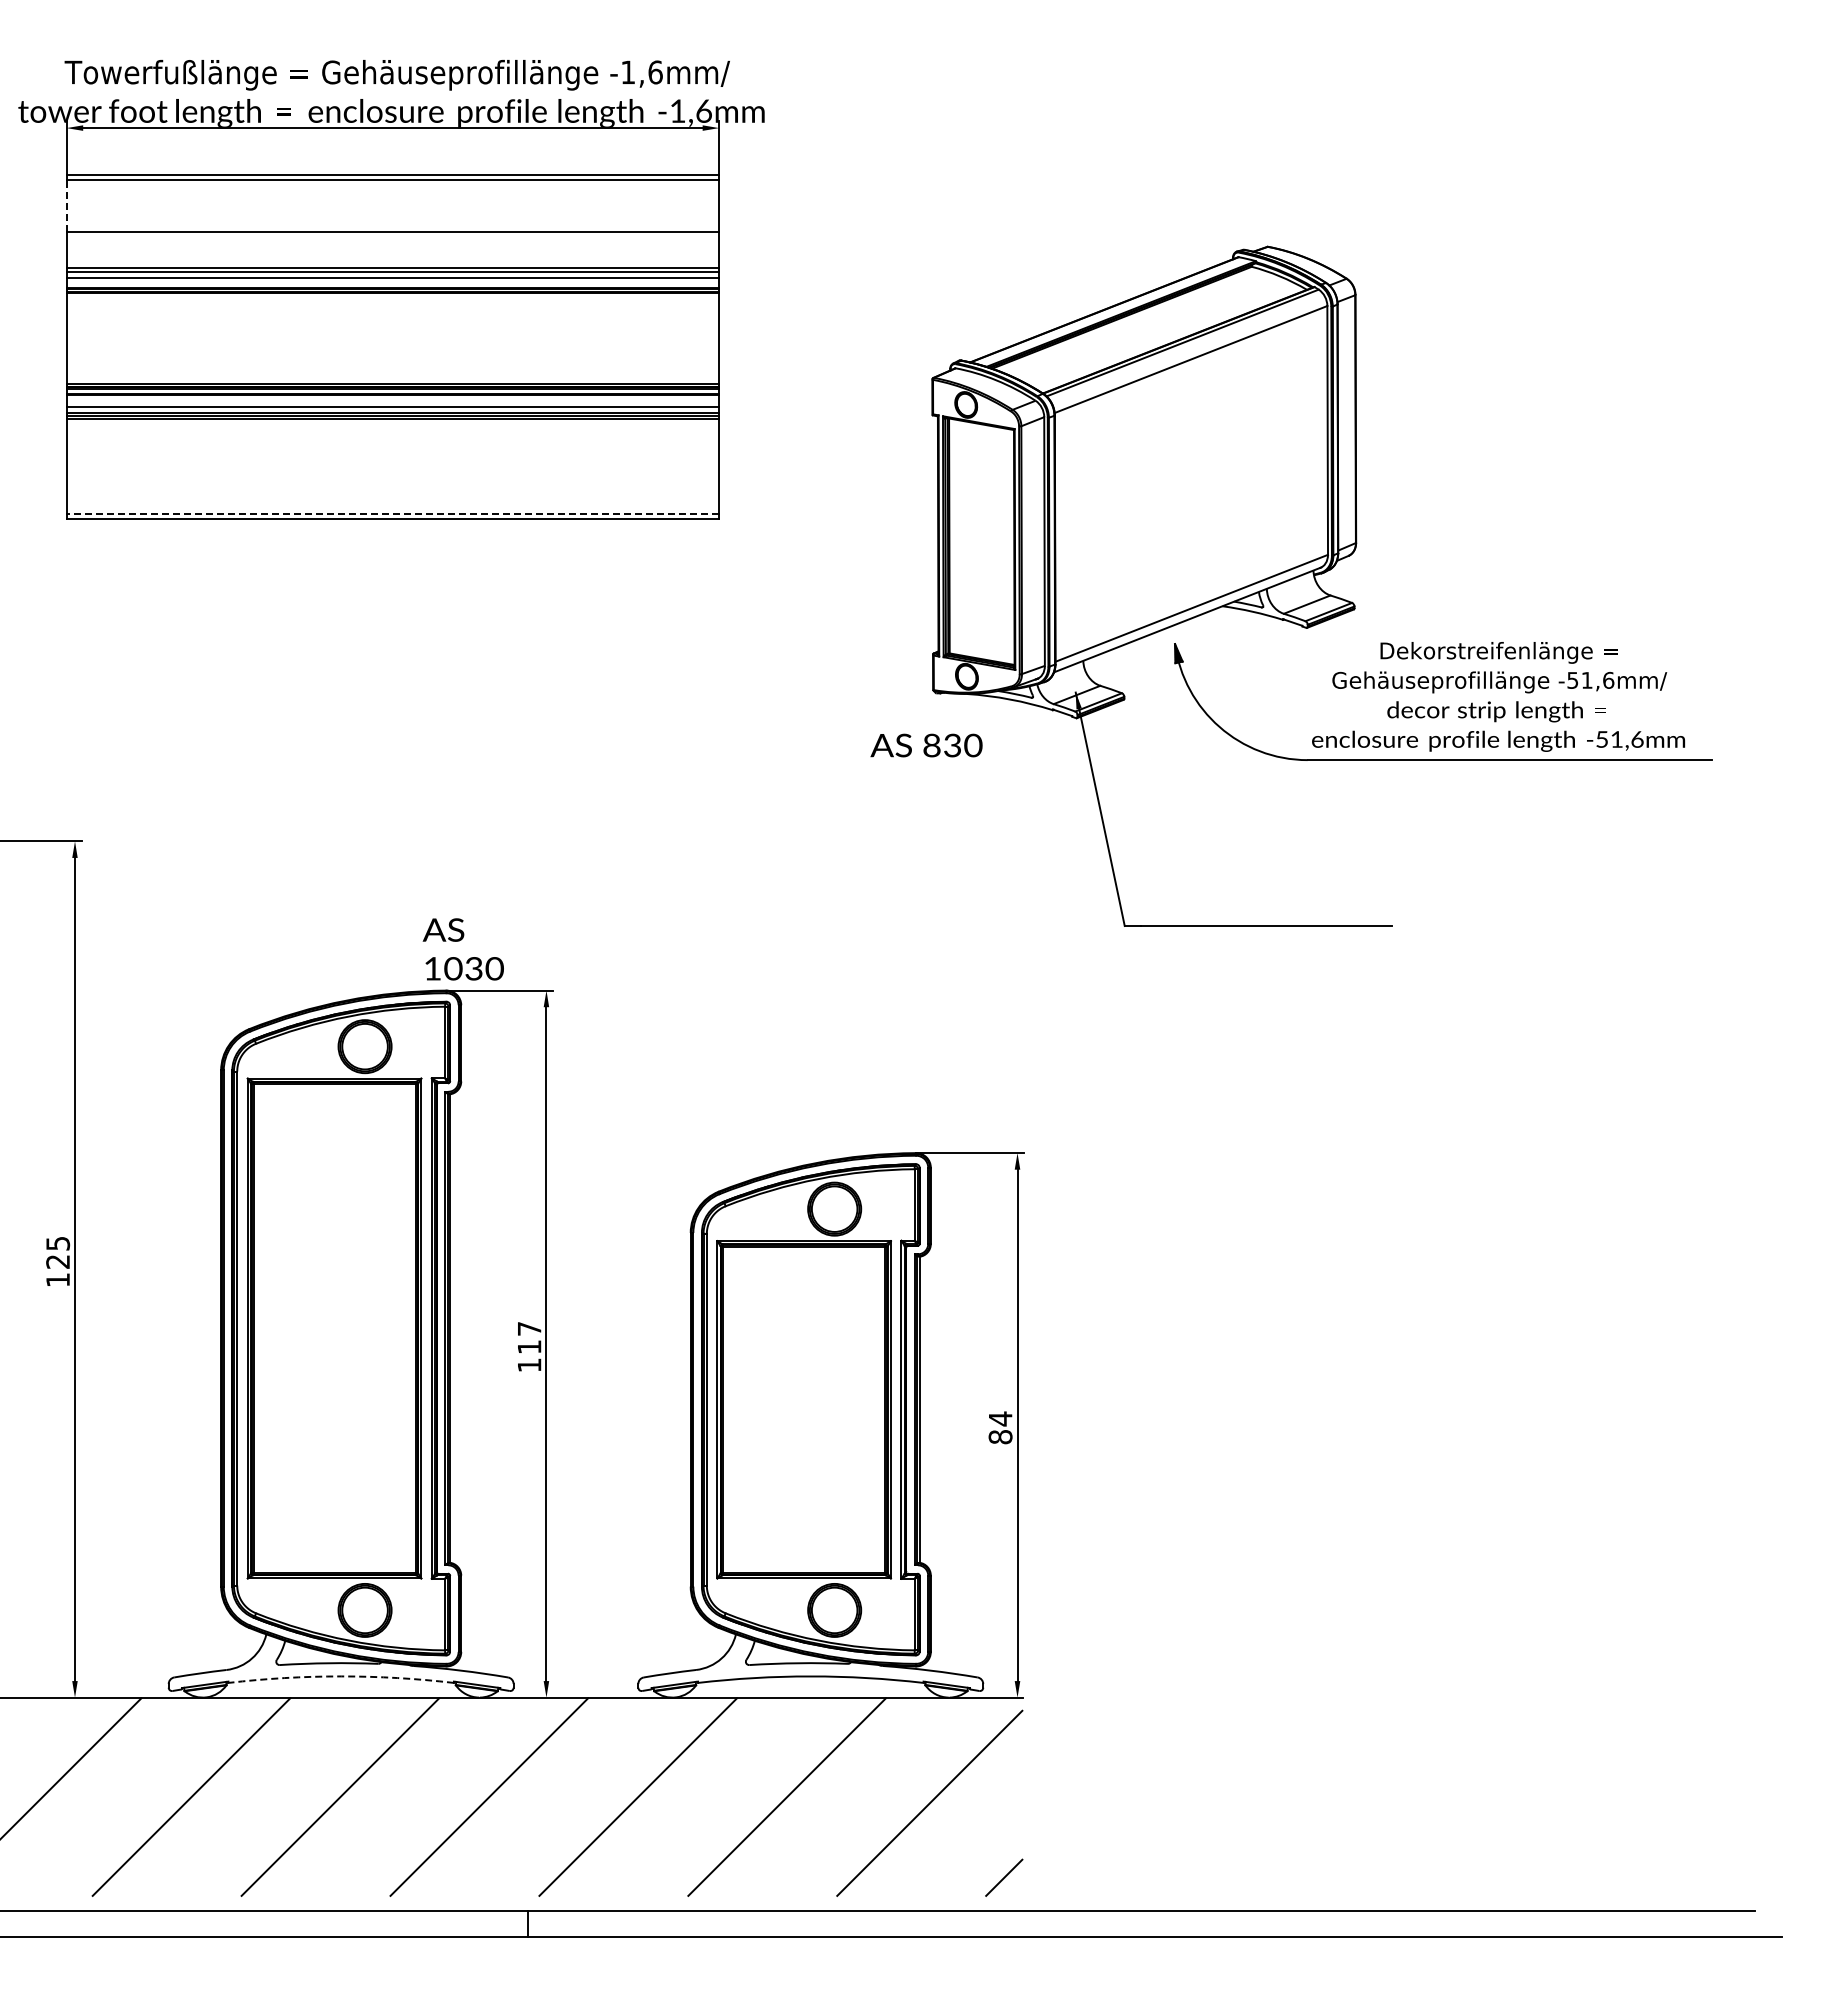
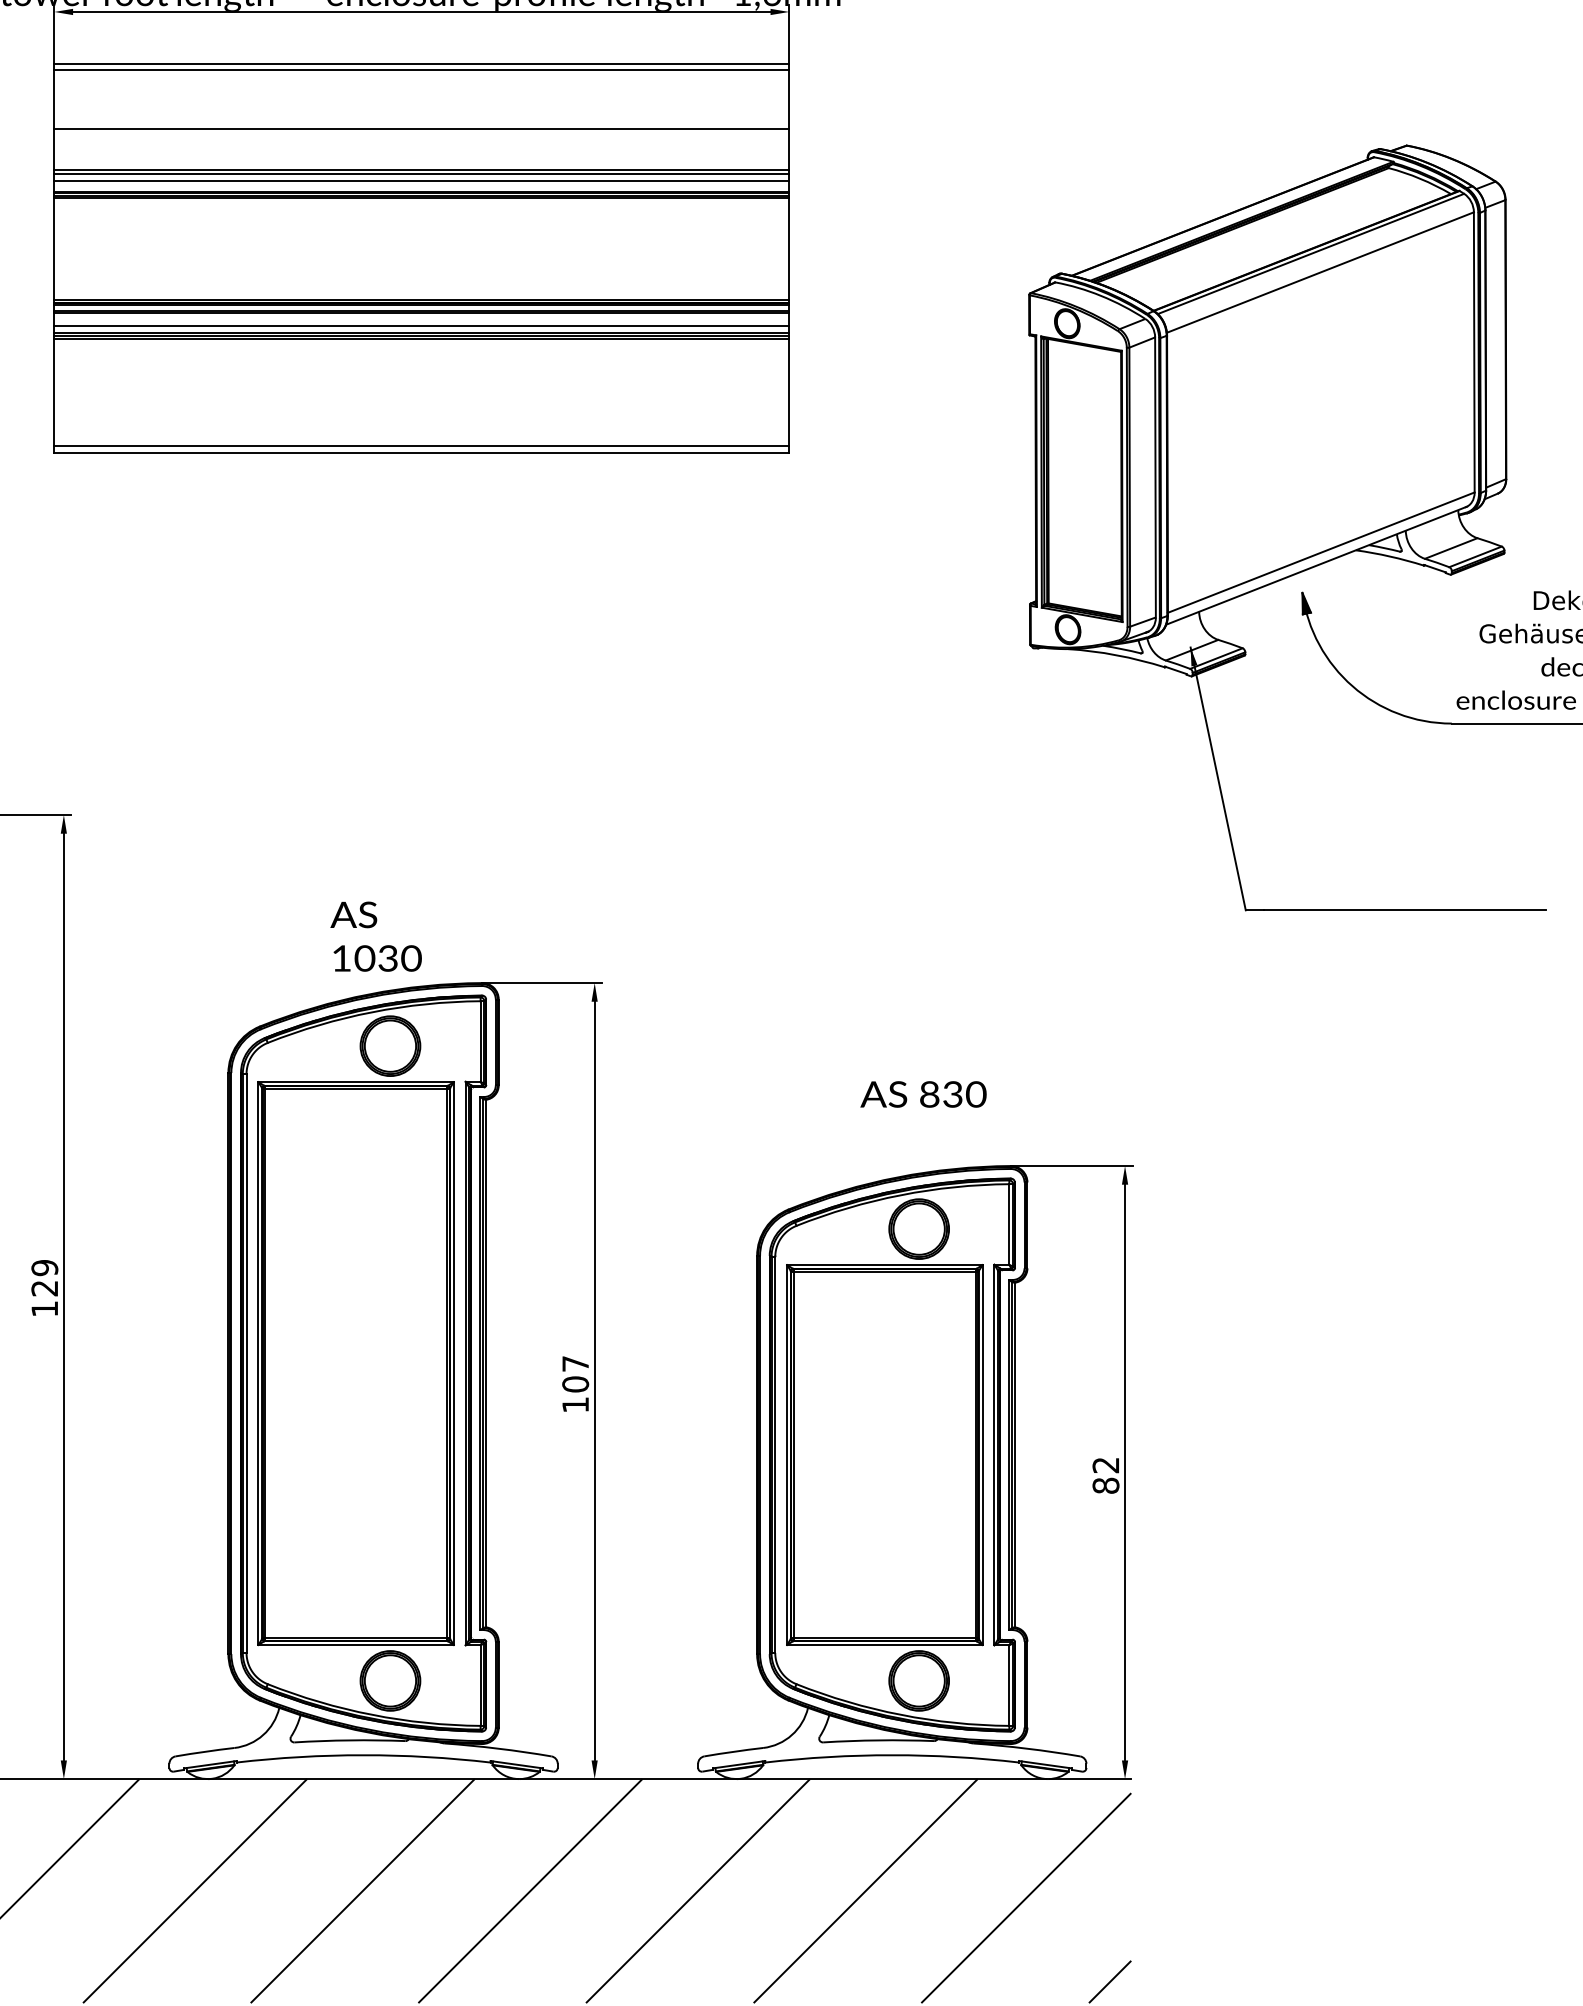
line: (66, 205) -> (54, 99), dashed -> solid
line: (392, 513) -> (421, 445), dashed -> solid
text: (926, 745) -> (923, 1094), moved
text: (462, 949) -> (375, 936), moved
text: (57, 1243) -> (44, 1267), 125 -> 129
text: (529, 1346) -> (575, 1383), 117 -> 107
text: (1000, 1418) -> (1105, 1464), 84 -> 82
arc: (341, 1676) -> (363, 1755), dashed -> solid

